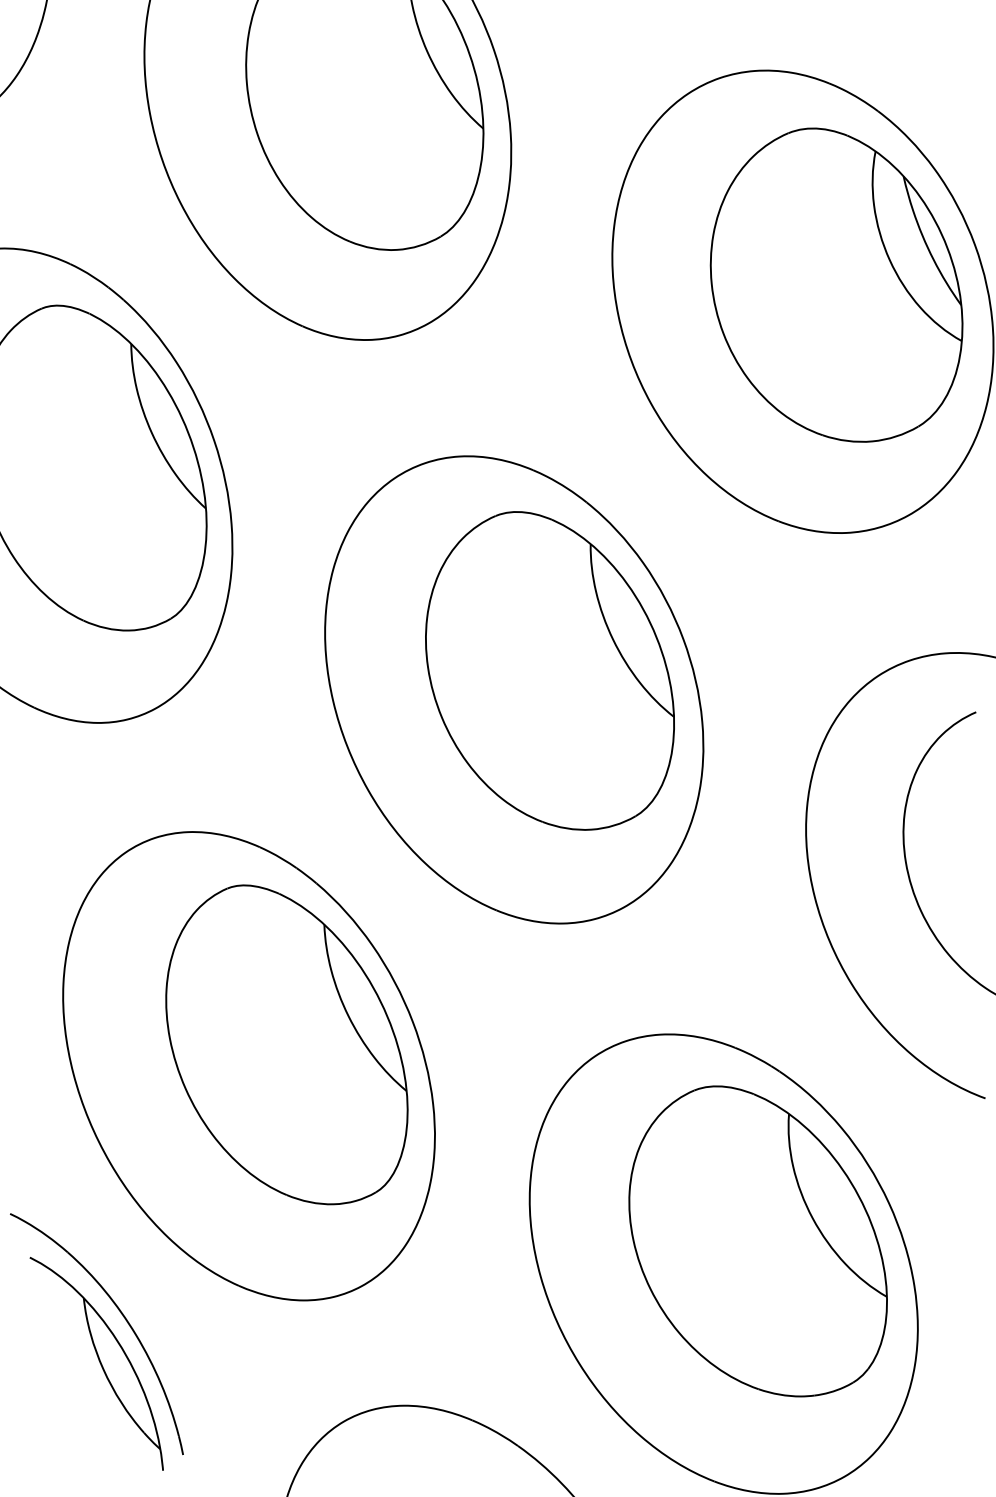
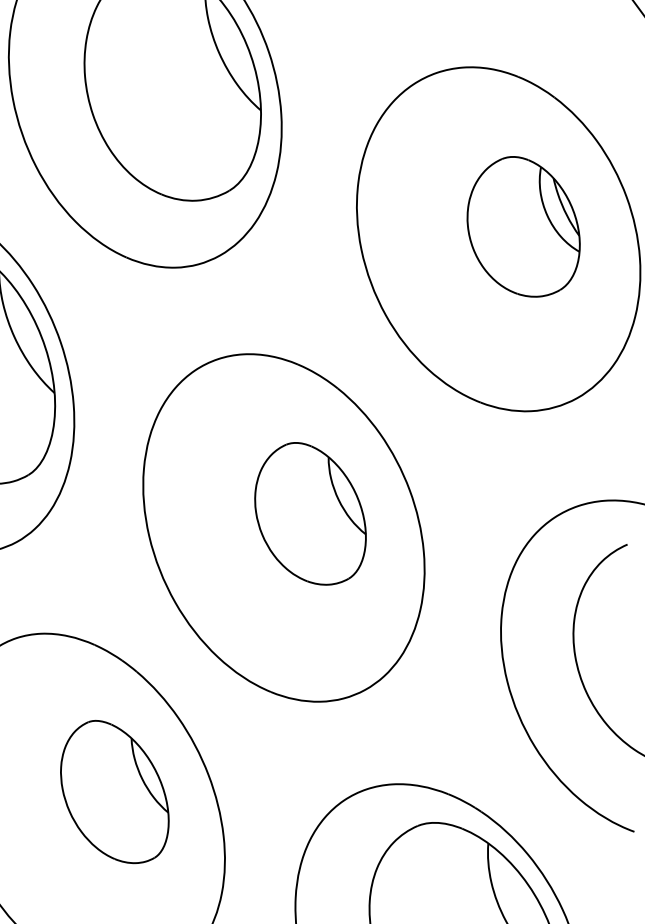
part: (836, 284) -> (523, 226), size x0.6
part: (549, 670) -> (310, 513), size x0.6
part: (286, 1044) -> (114, 791), size x0.6

